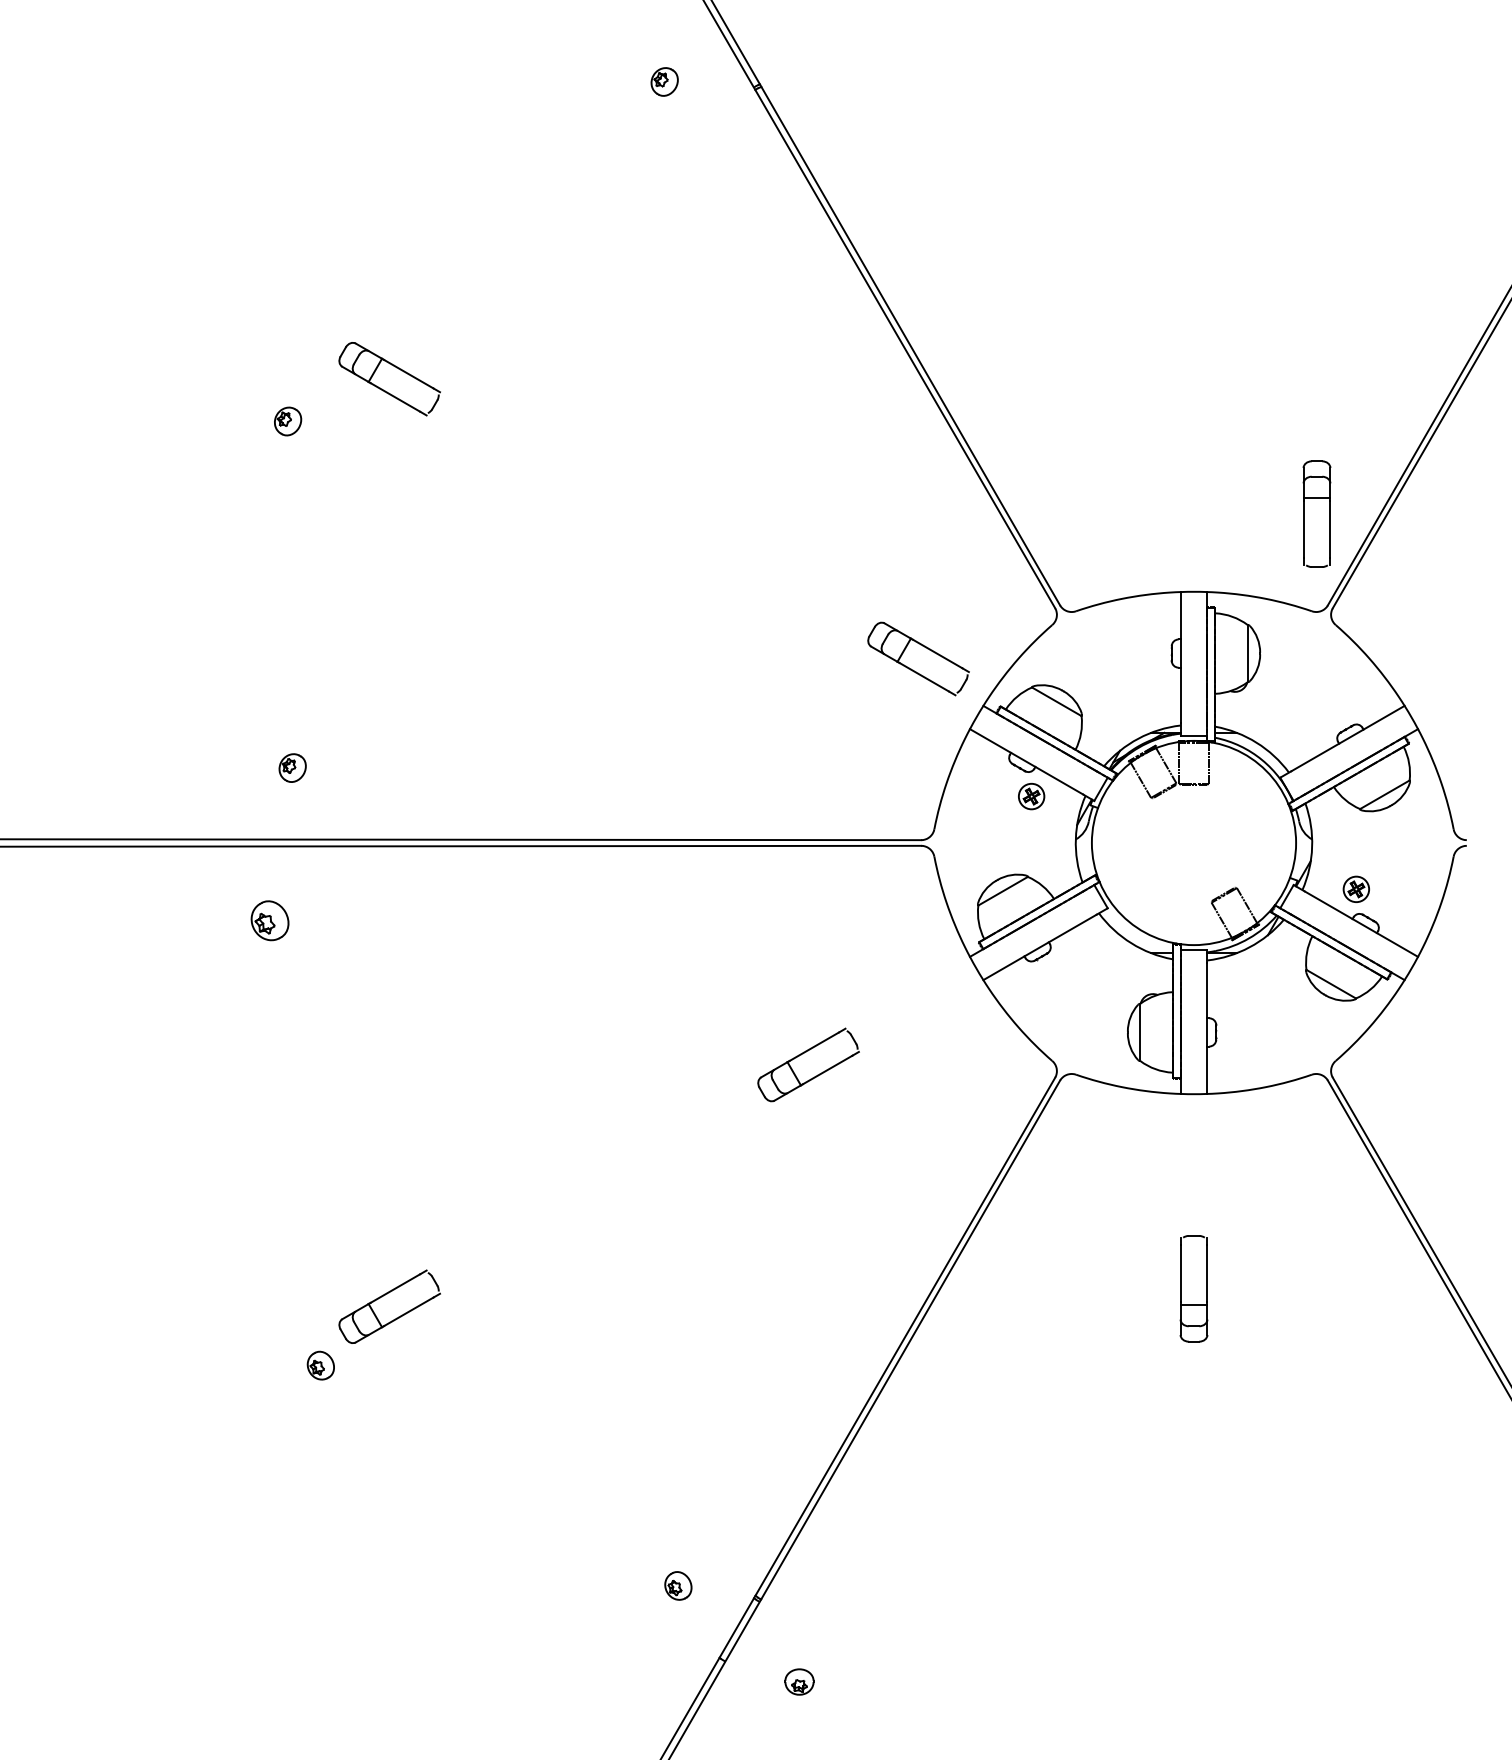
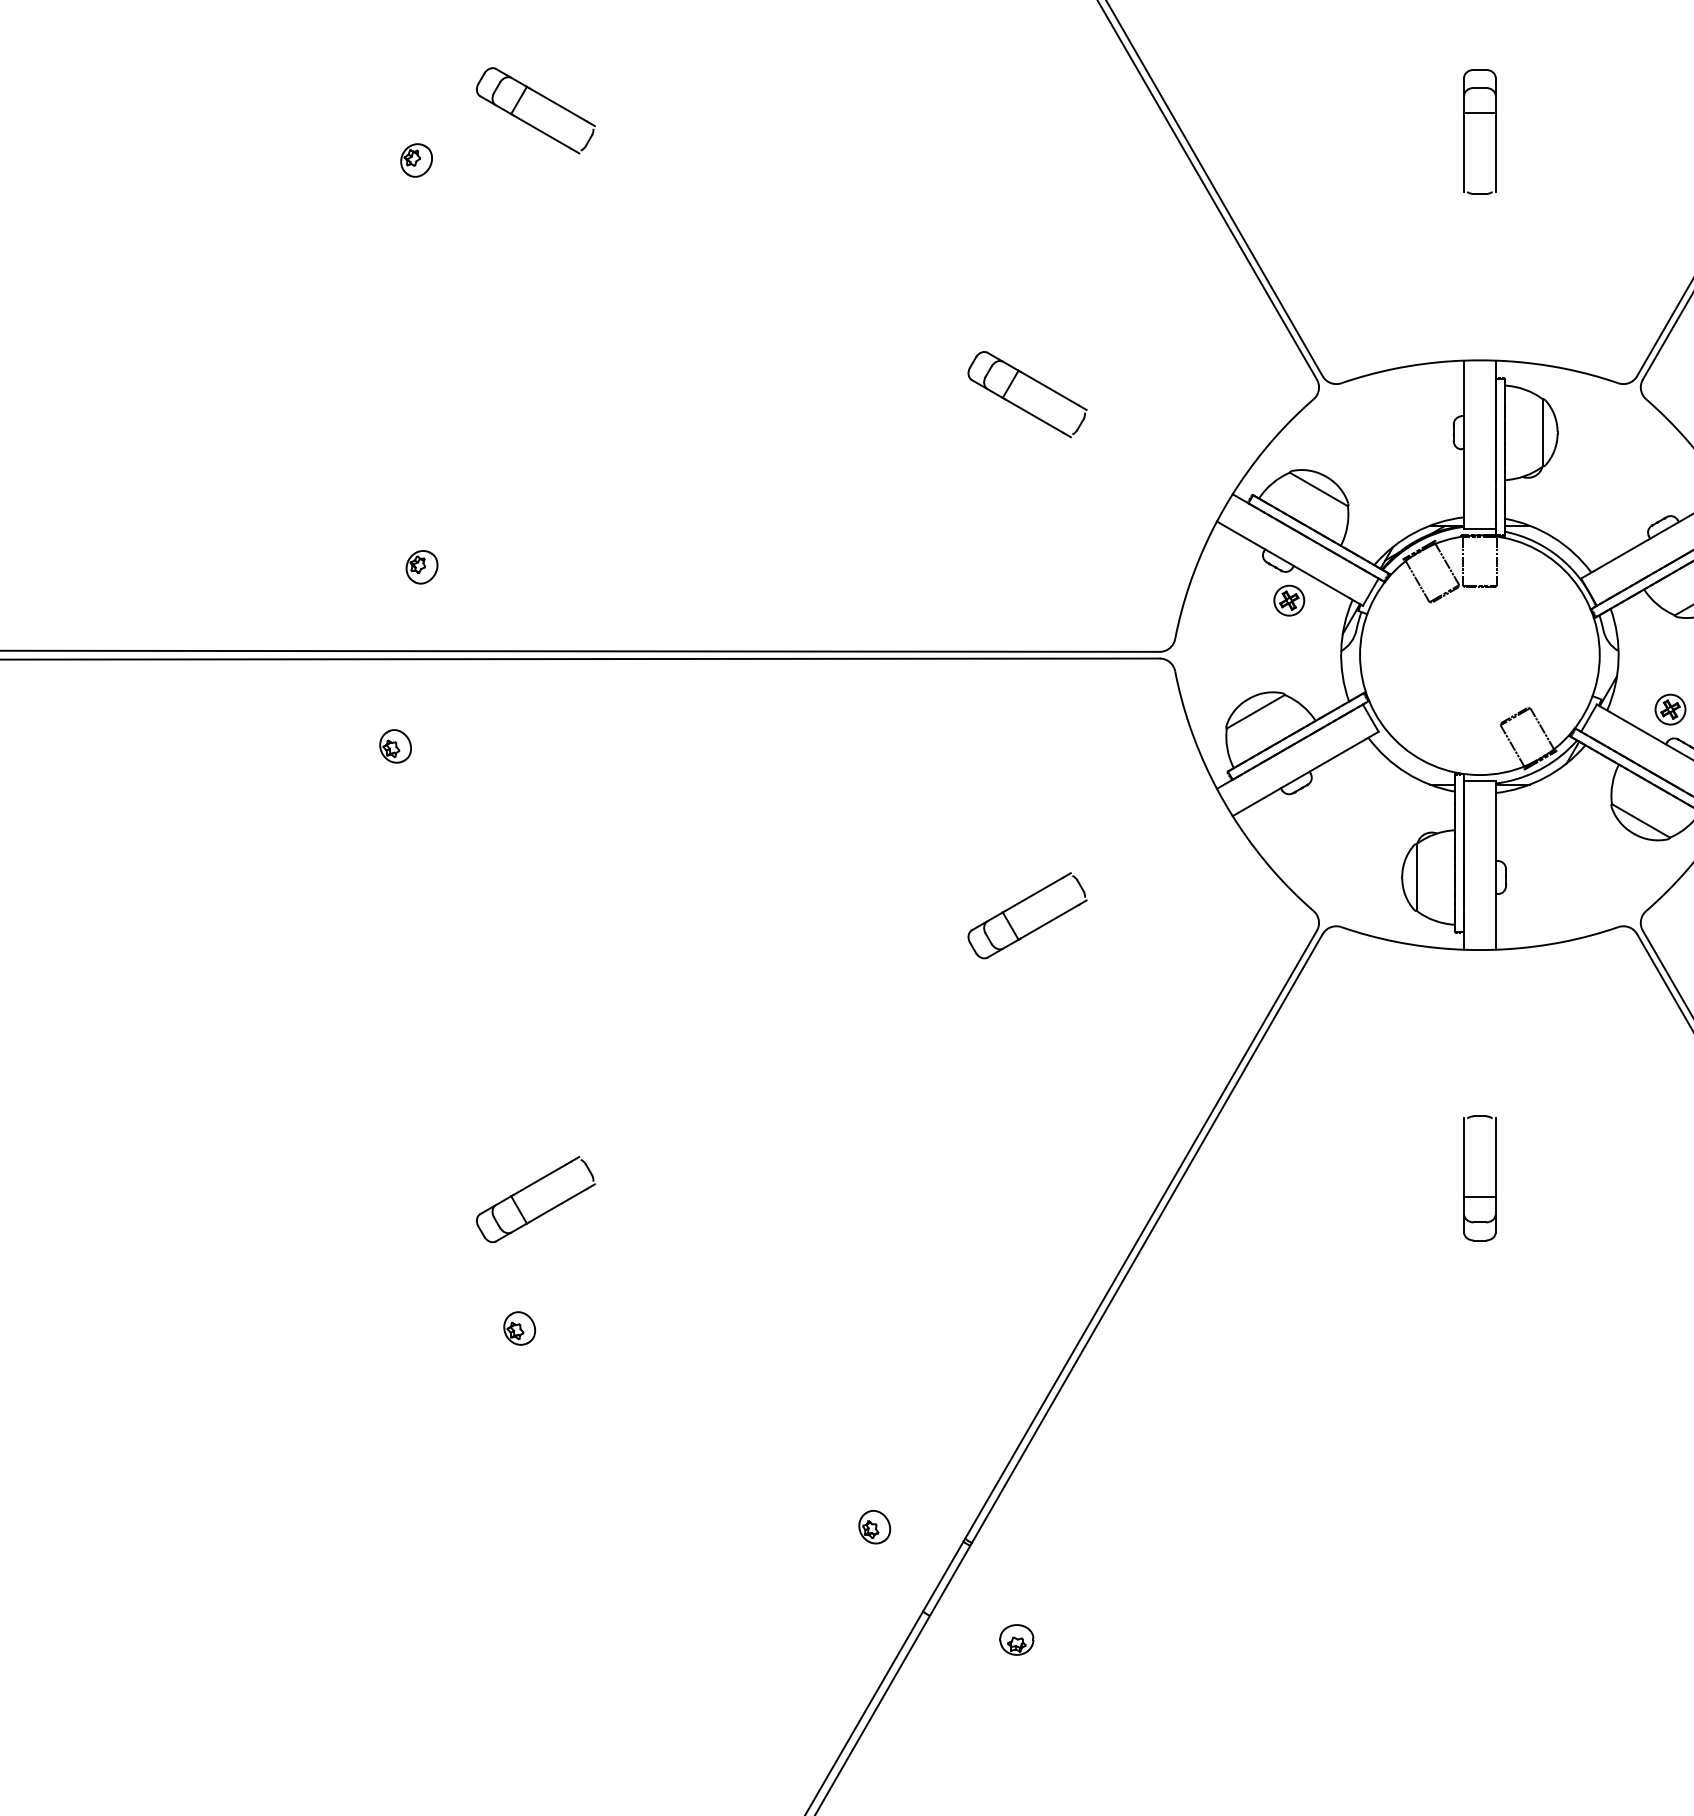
part: (1304, 513) -> (1465, 131), moved
part: (913, 669) -> (1021, 406), moved
part: (270, 920) -> (395, 746), size x0.71
part: (320, 1365) -> (519, 1328), moved

